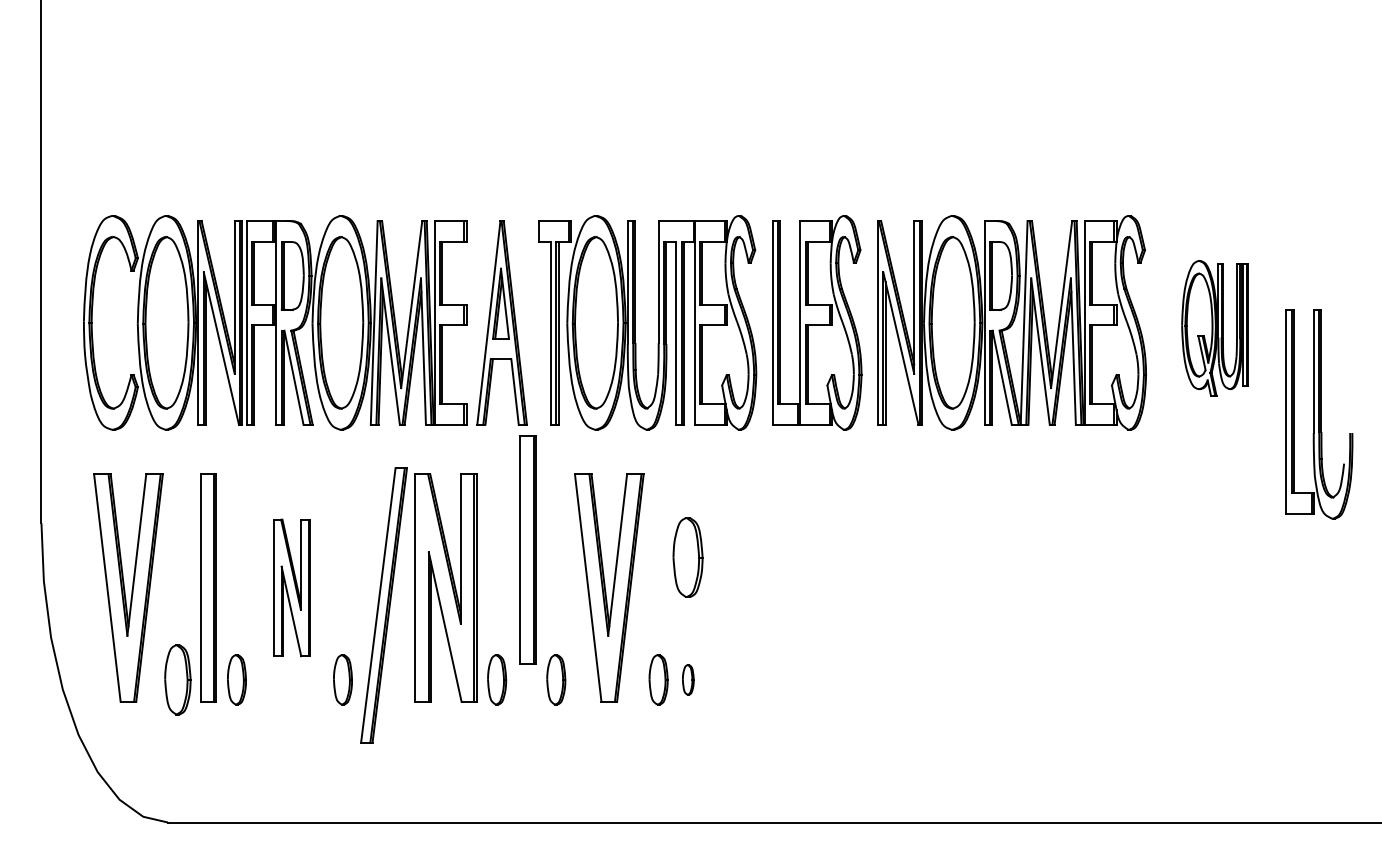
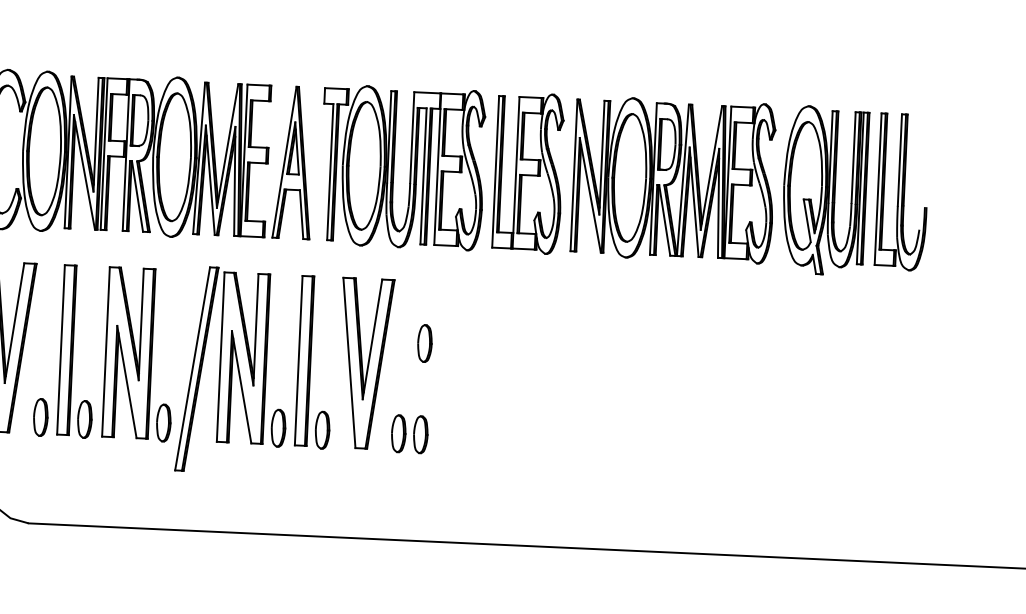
part: (1214, 328) -> (824, 190), size x1.67
part: (1319, 414) -> (902, 192), moved
part: (527, 549) -> (304, 360), moved
part: (688, 556) -> (425, 342), size x0.62
part: (291, 587) -> (128, 352), size x1.67
part: (177, 679) -> (40, 417), size x0.71
part: (688, 679) -> (421, 434), size x1.67

